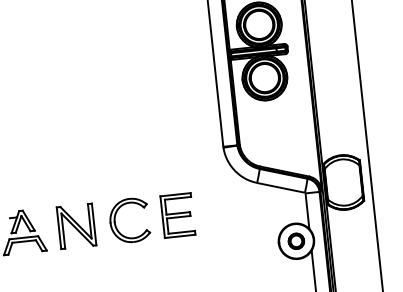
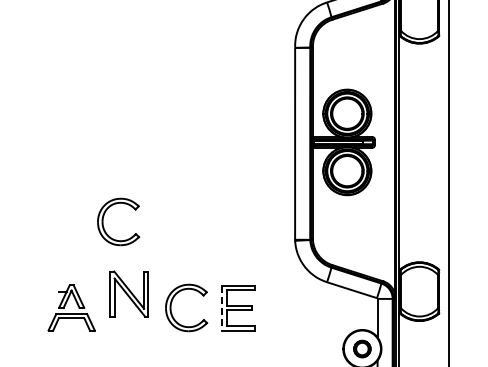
part: (44, 144) -> (104, 216), added
line: (162, 217) -> (222, 308), solid -> dashed
part: (75, 225) -> (128, 293), moved

